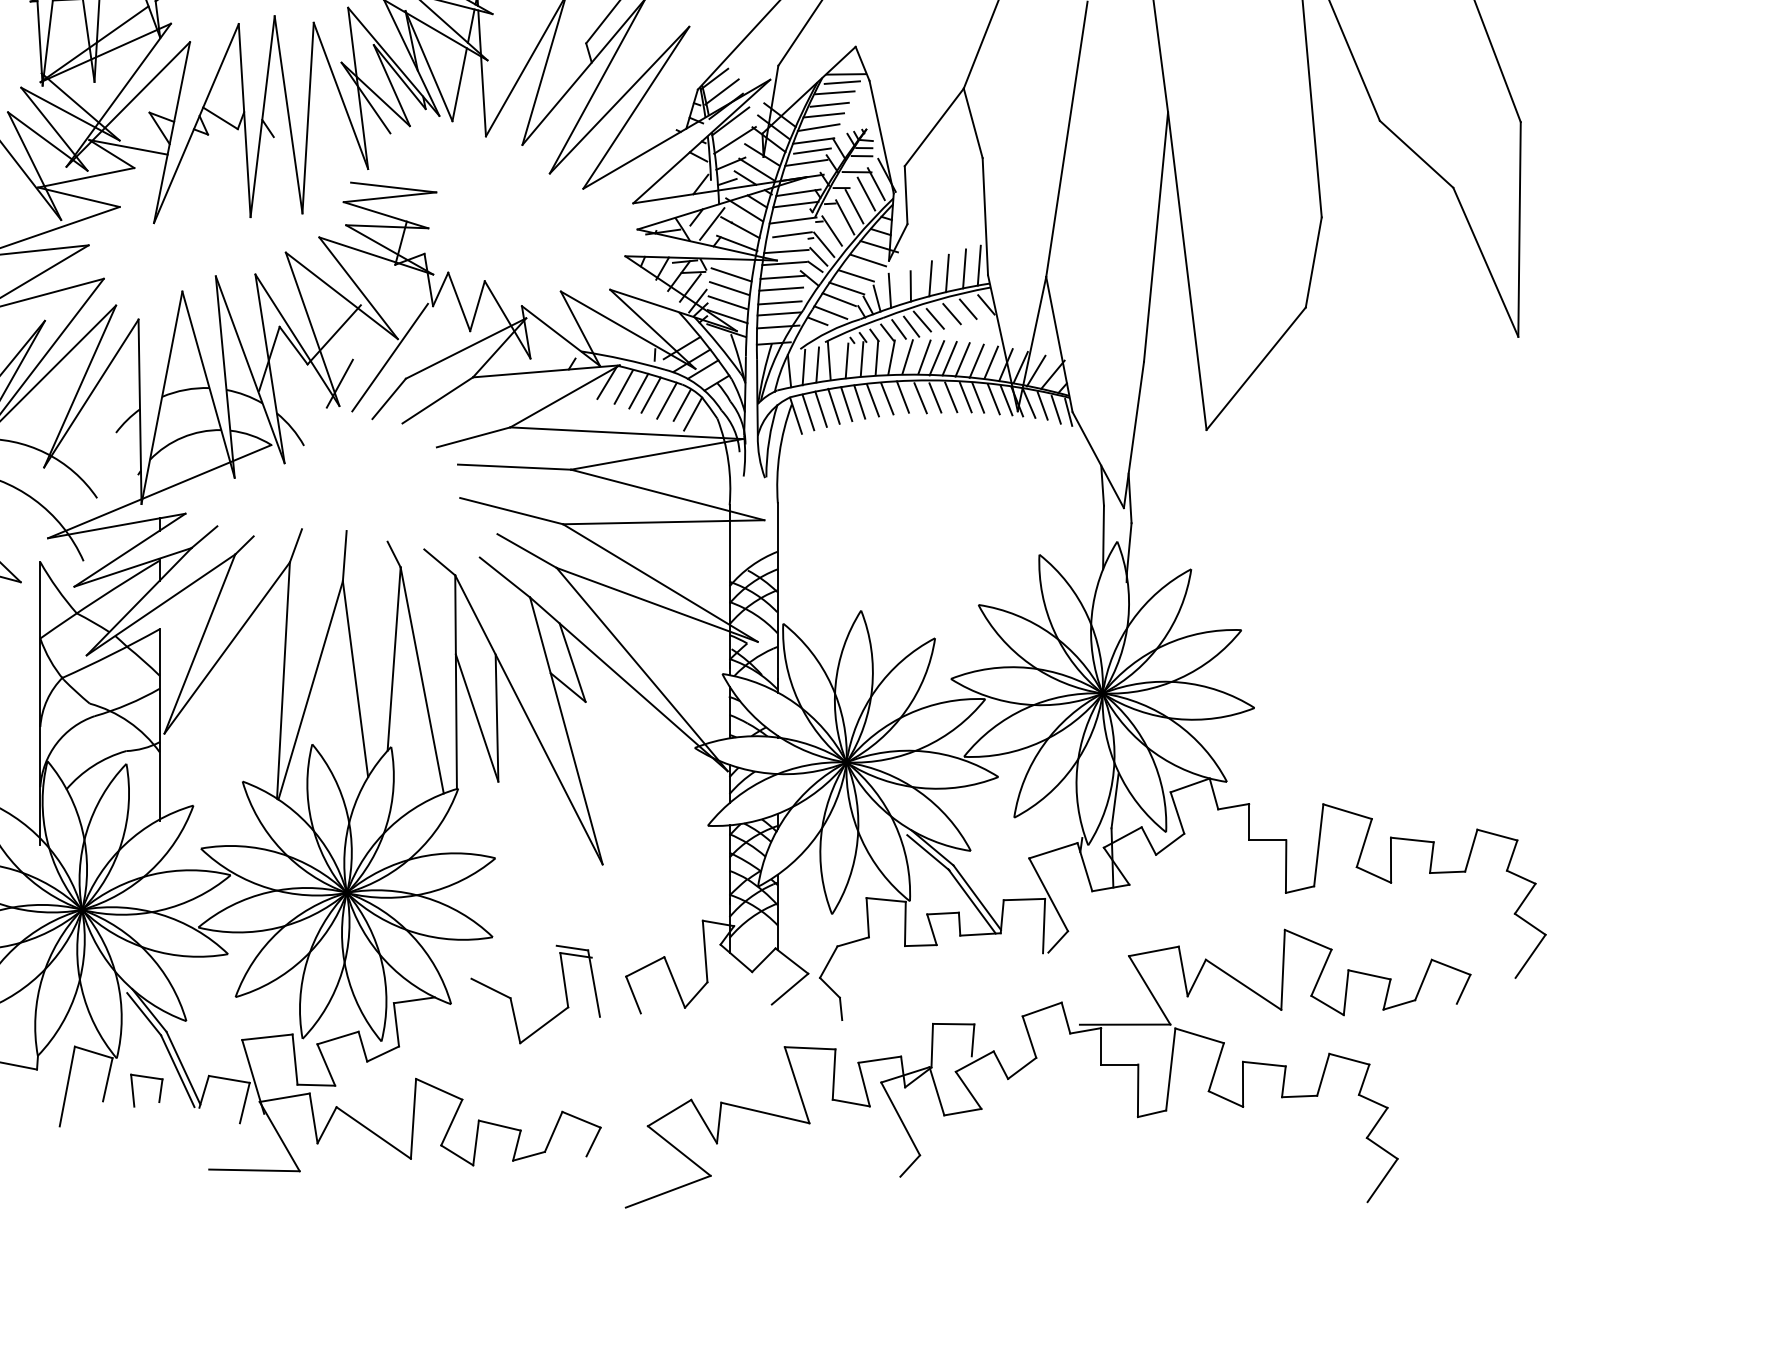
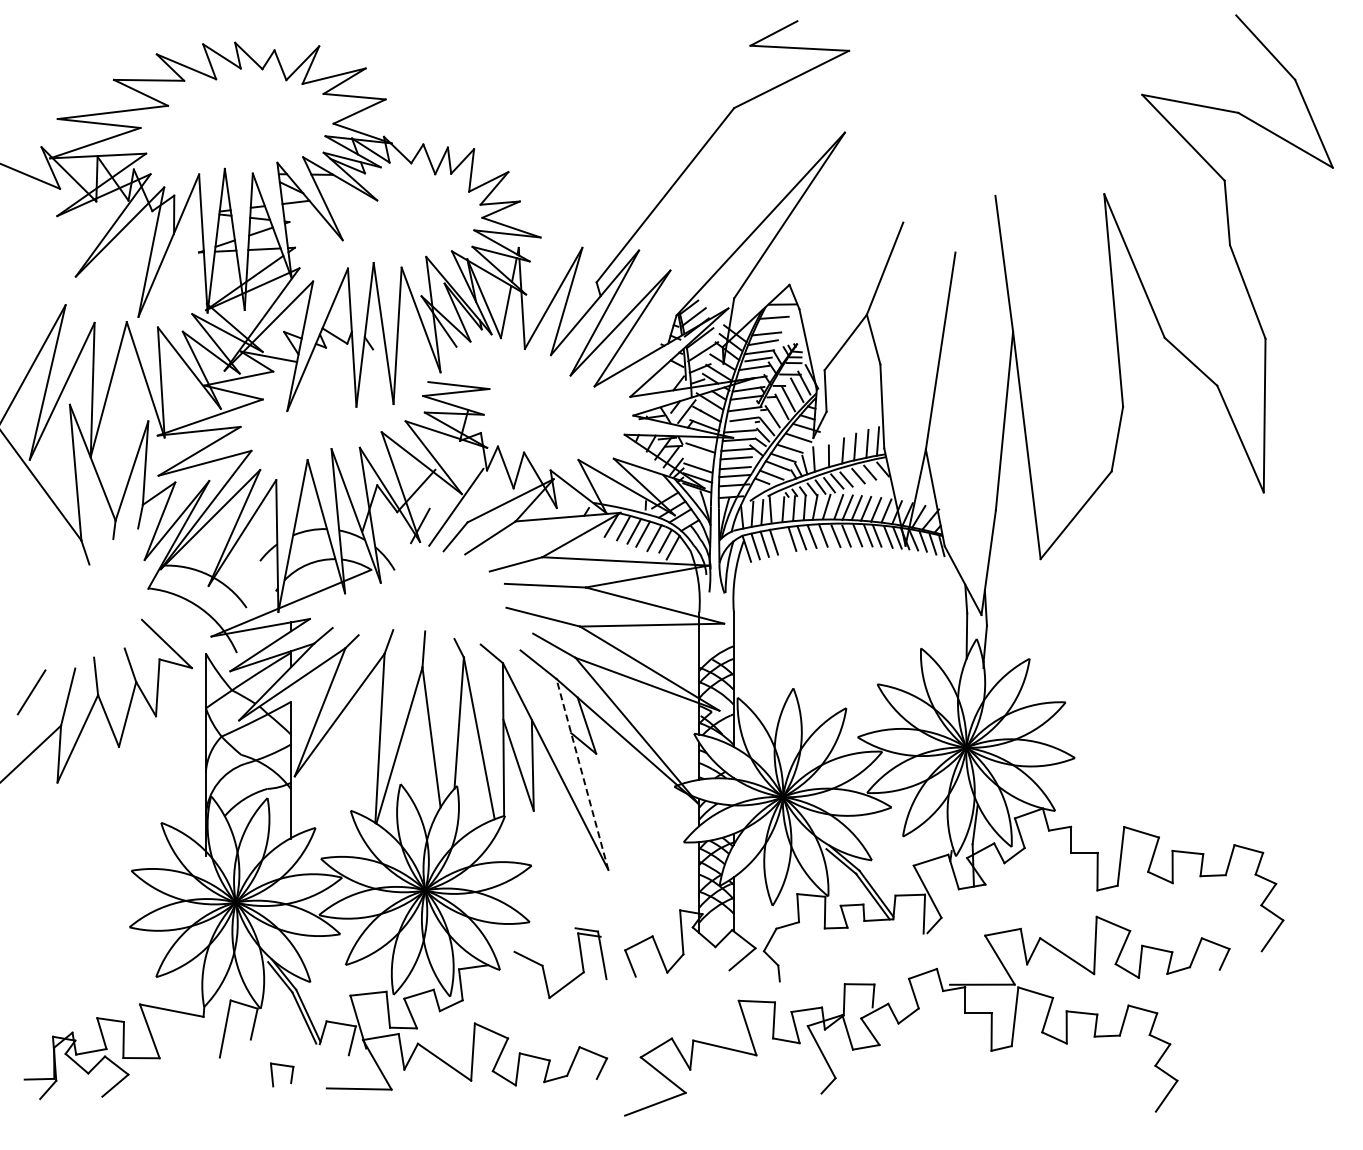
line: (841, 82) -> (779, 310), removed
line: (829, 103) -> (770, 325), removed
line: (729, 288) -> (699, 457), removed
line: (847, 404) -> (783, 540), removed
line: (566, 730) -> (582, 774), solid -> dashed
part: (147, 1078) -> (282, 1066), moved

